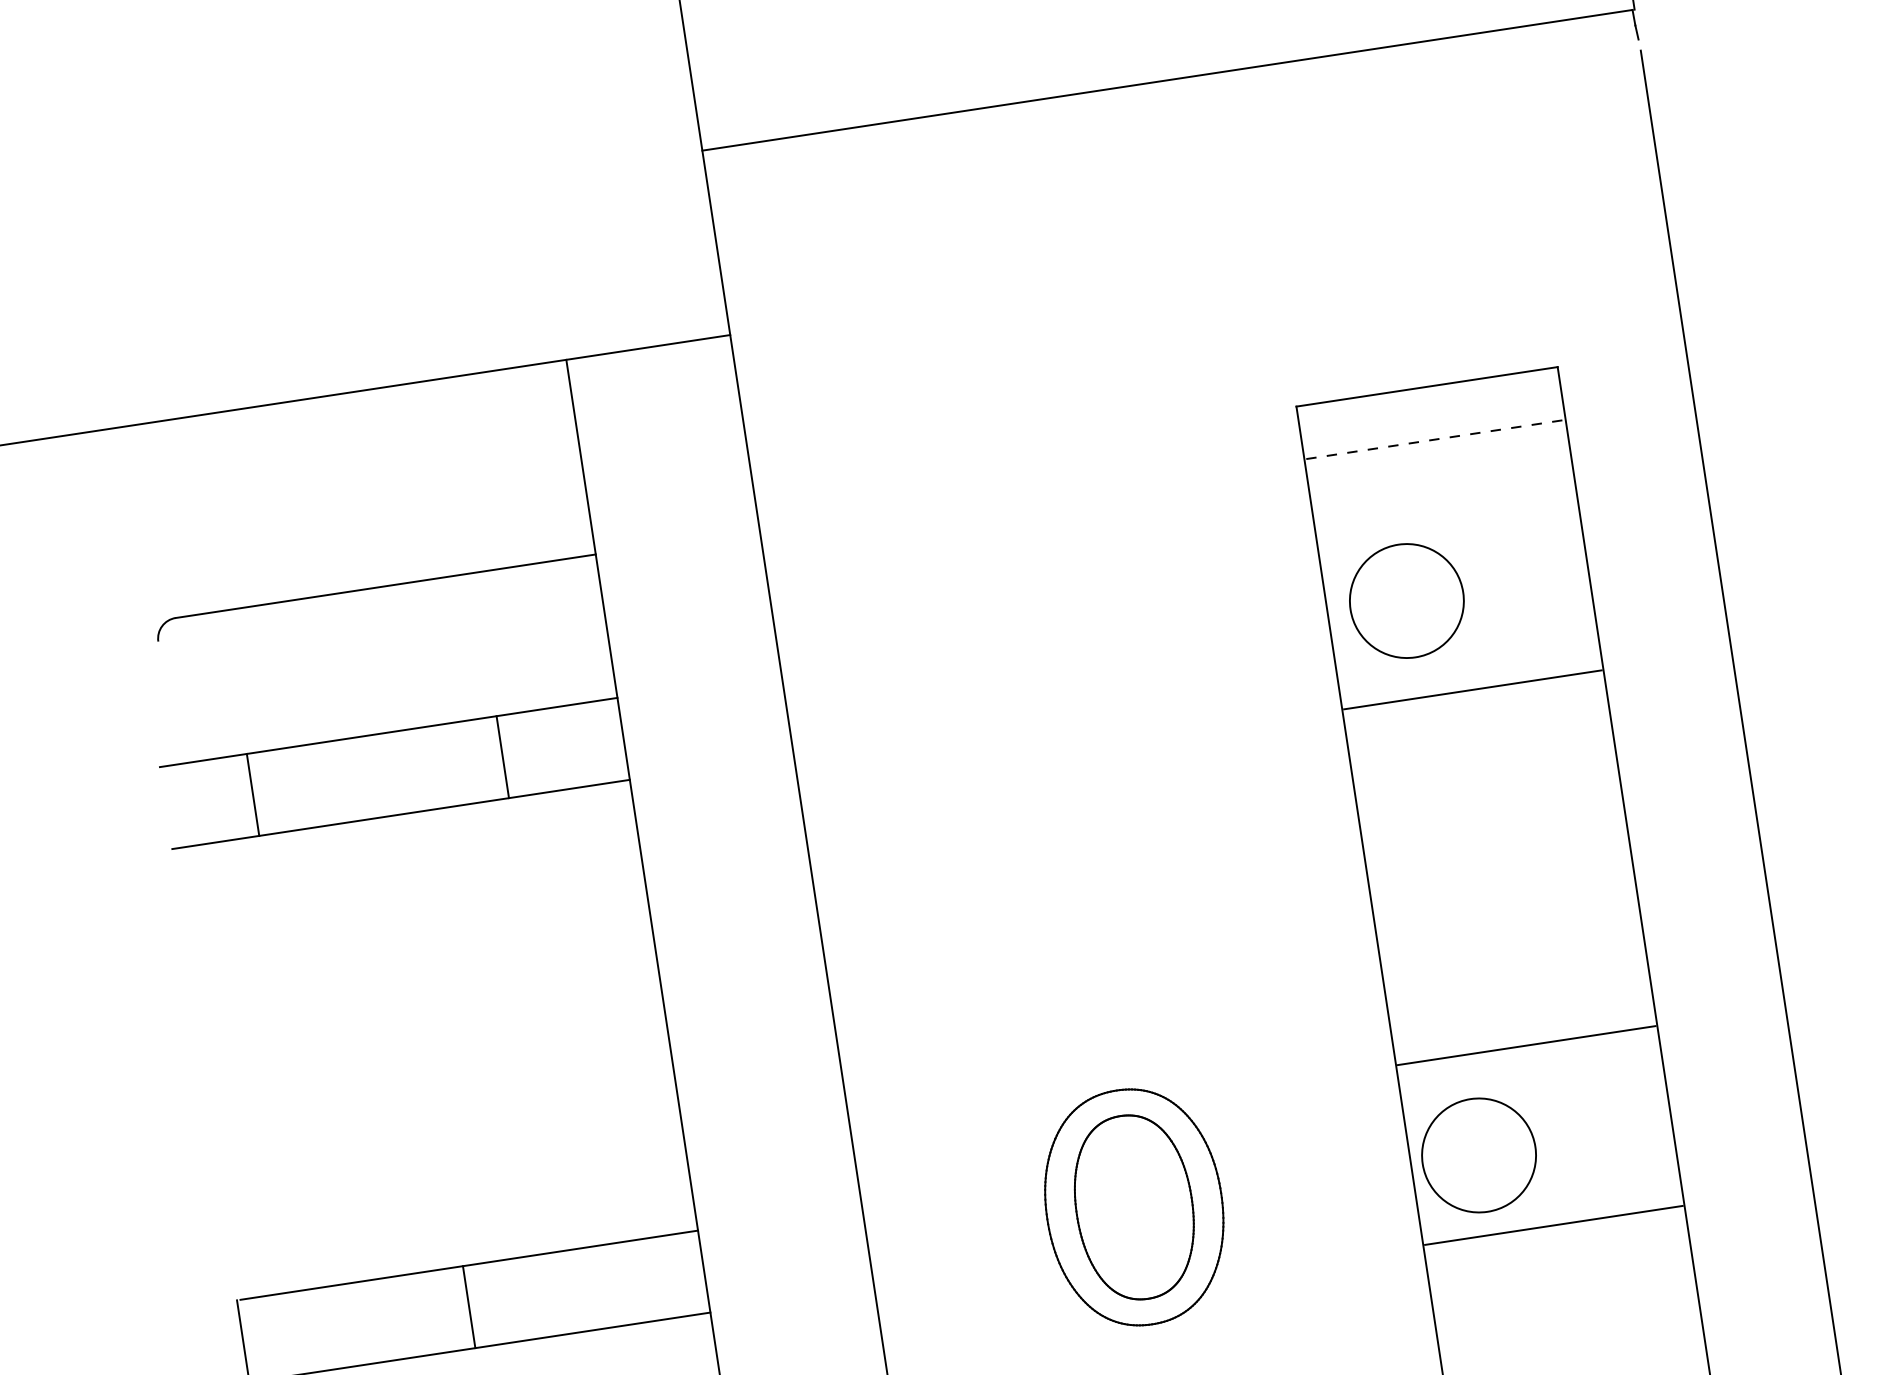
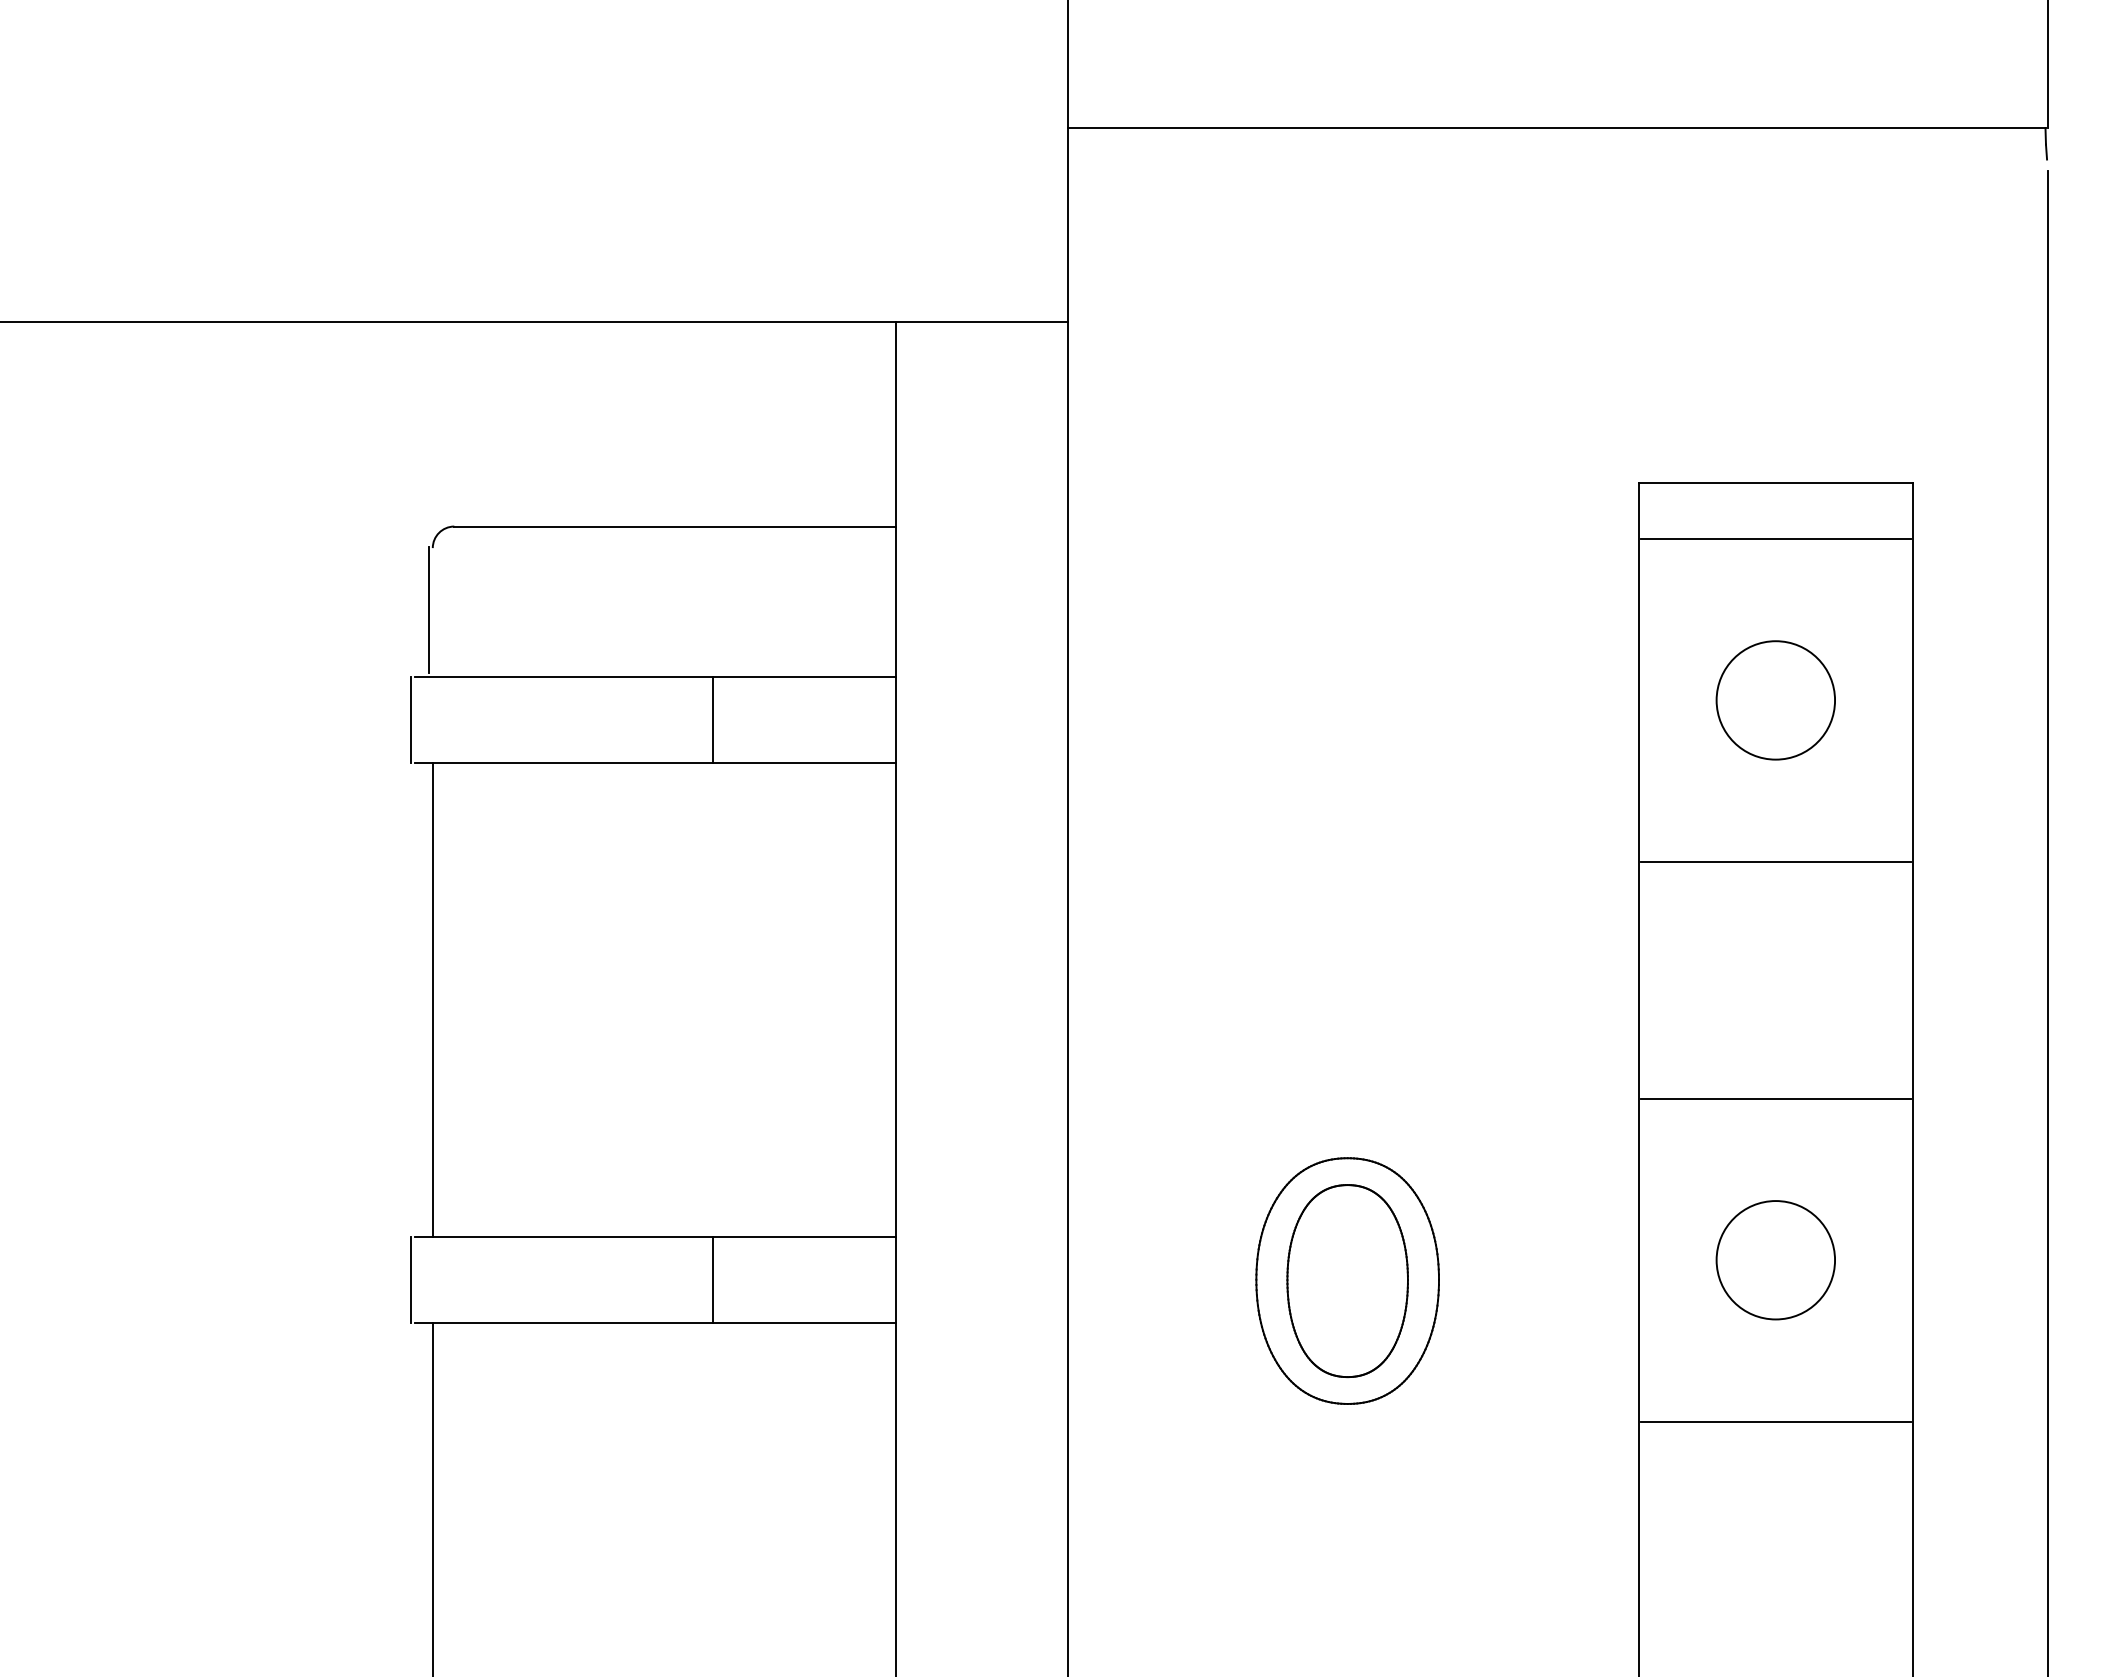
line: (1435, 439) -> (1776, 538), dashed -> solid
circle: (1406, 601) -> (1775, 700), moved
line: (1472, 689) -> (1775, 861), moved
line: (164, 700) -> (429, 609), added
line: (502, 757) -> (712, 720), moved
line: (253, 795) -> (411, 720), moved
line: (1526, 1045) -> (1775, 1098), moved
line: (223, 1072) -> (432, 1000), added
circle: (1478, 1155) -> (1775, 1260), moved
line: (1553, 1225) -> (1775, 1421), moved
line: (469, 1307) -> (712, 1280), moved

